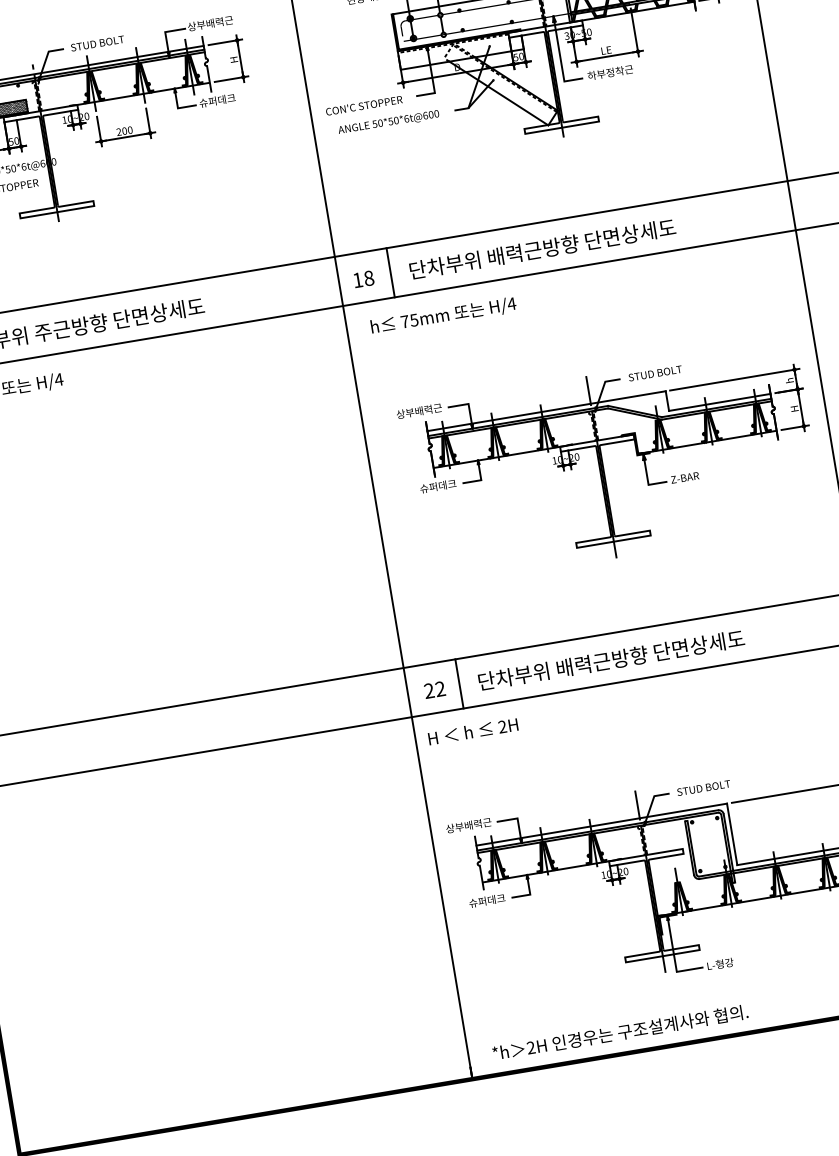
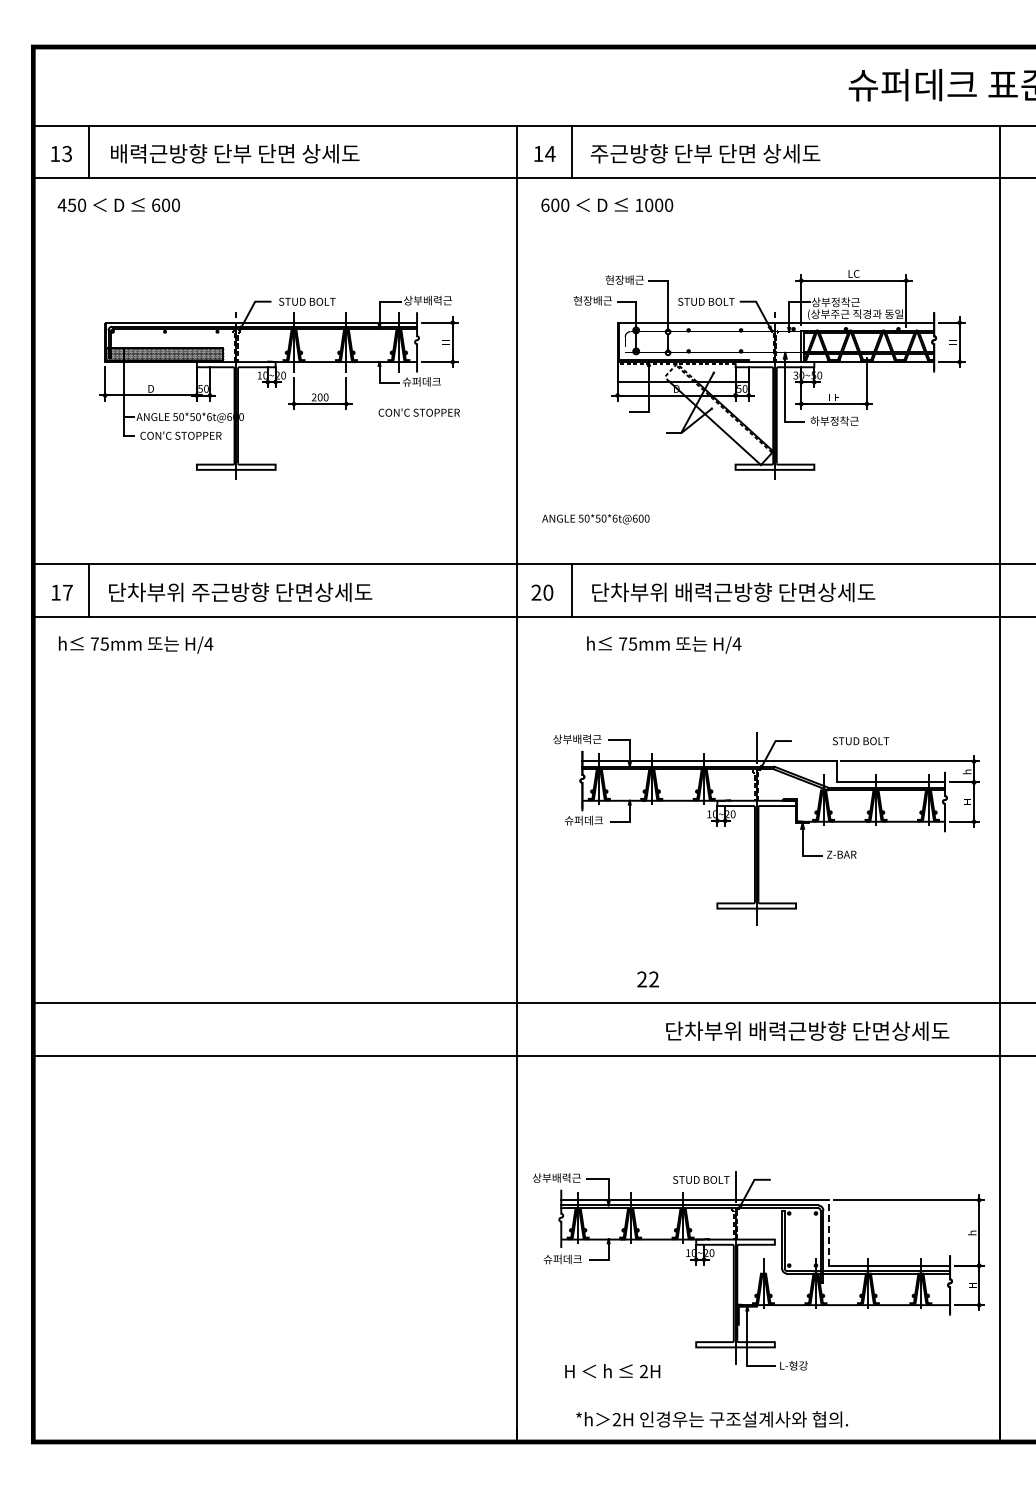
text: (363, 105) -> (418, 412), moved
text: (388, 122) -> (595, 519), moved
text: (363, 279) -> (542, 592), 18 -> 20
text: (443, 315) -> (664, 644), moved
text: (654, 373) -> (860, 741), moved
text: (611, 659) -> (807, 1030), moved
line: (459, 684) -> (571, 1029), removed
text: (434, 690) -> (647, 979), moved
text: (473, 731) -> (612, 1371), moved
text: (703, 787) -> (701, 1179), moved
line: (732, 834) -> (828, 1233), solid -> dashed
text: (620, 1032) -> (712, 1419), moved

